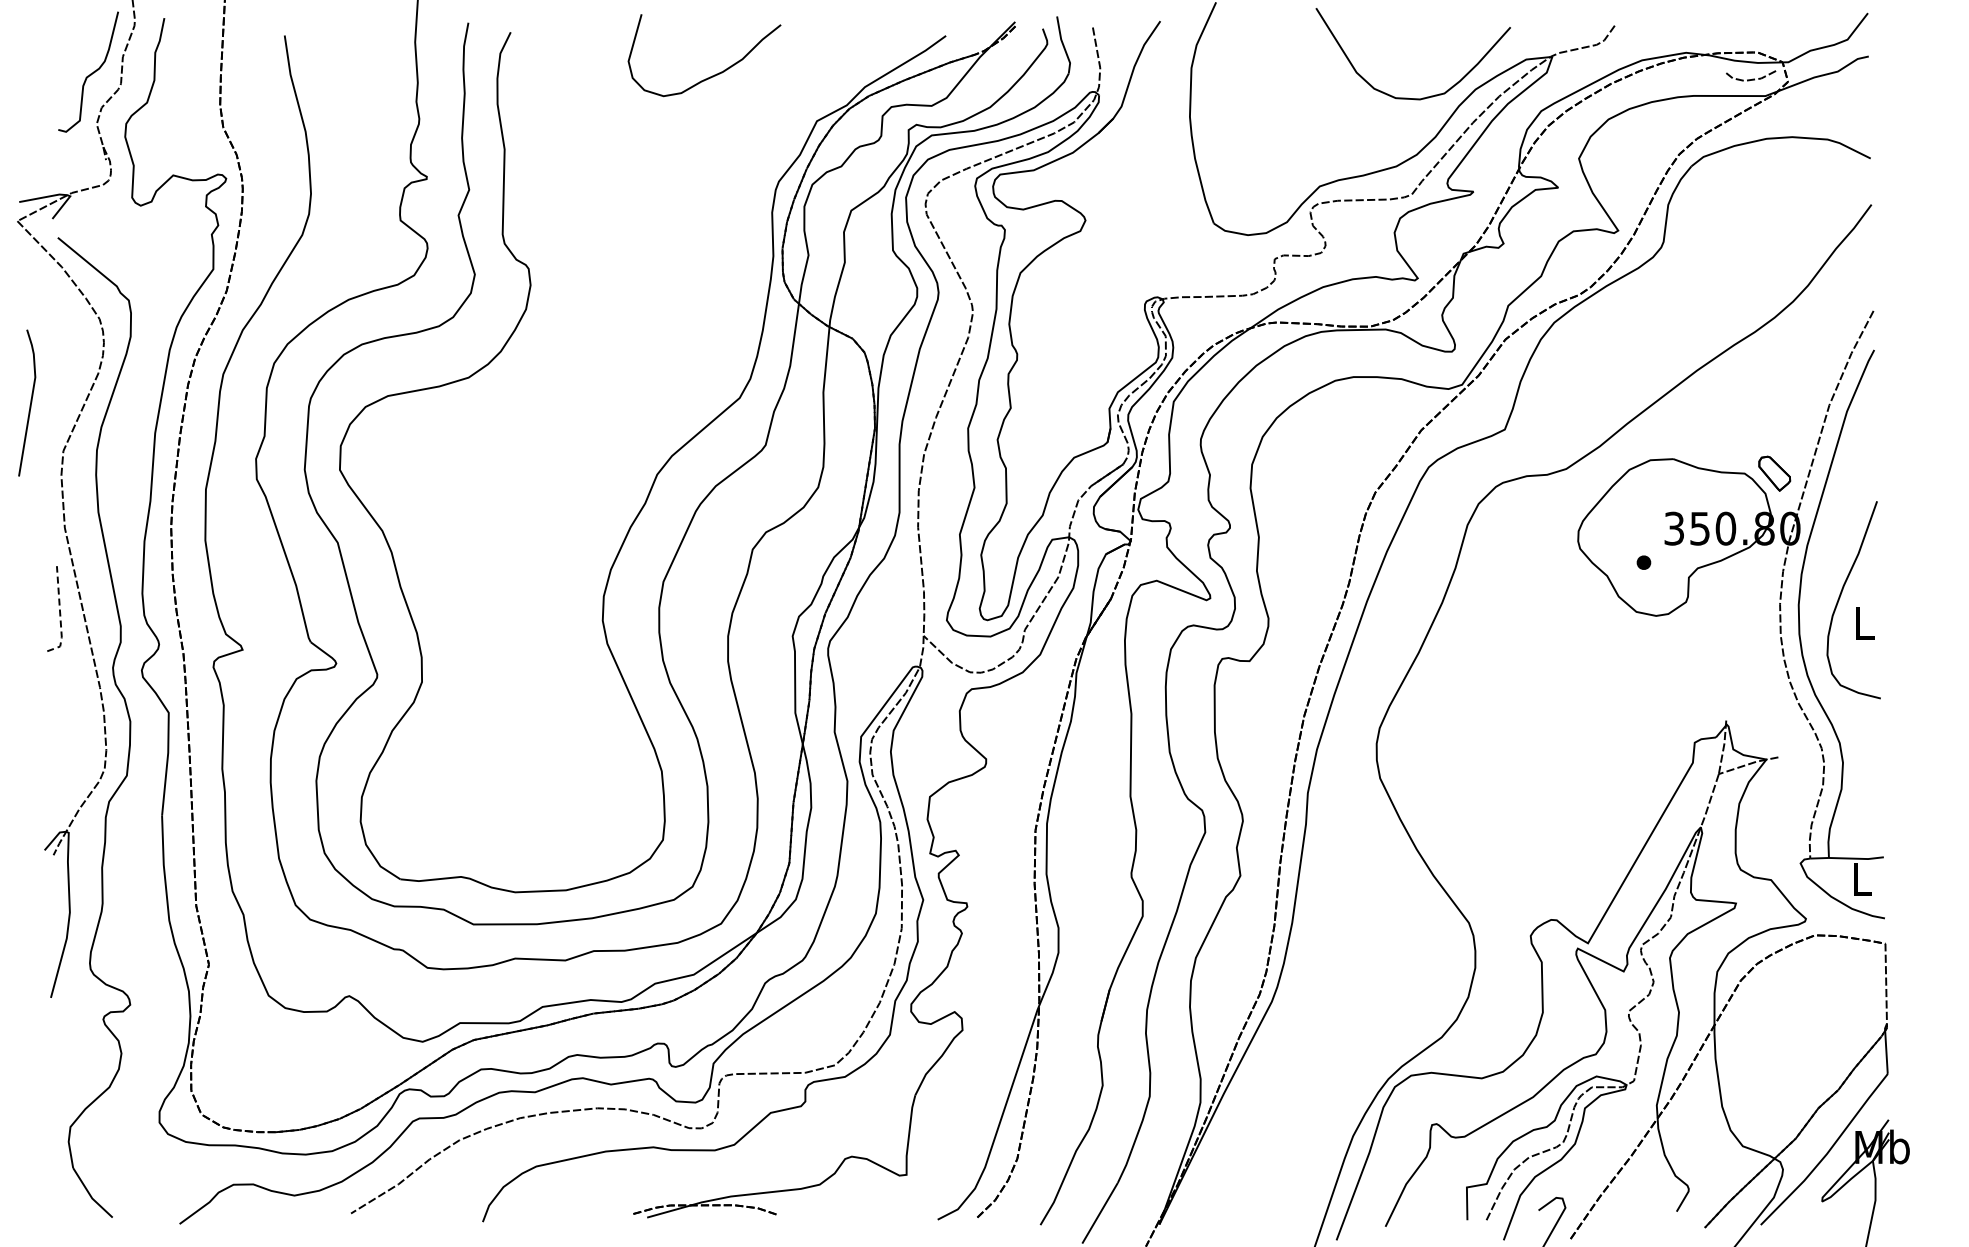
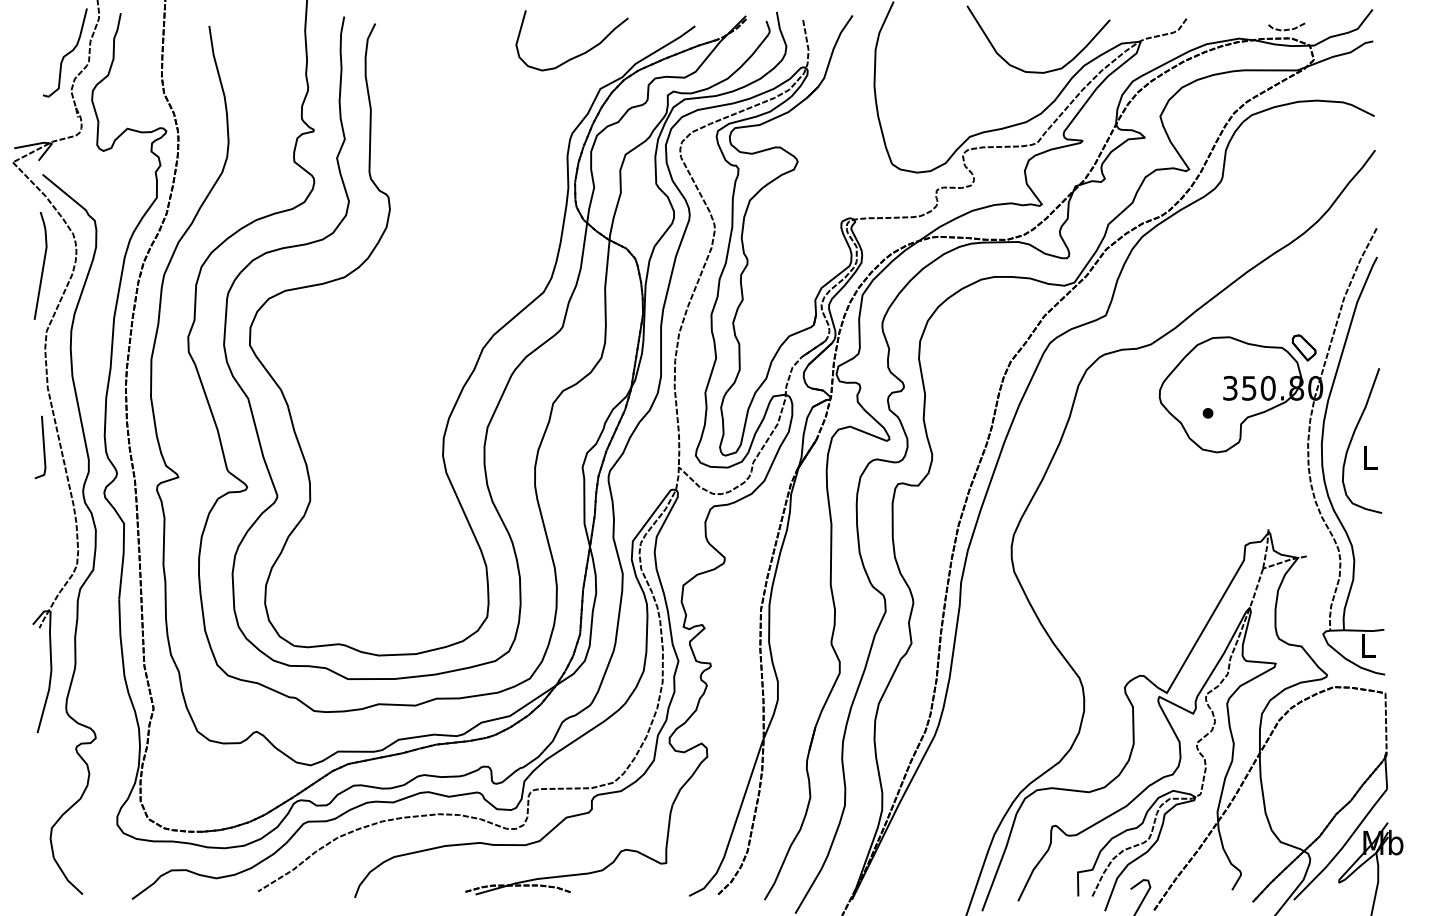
curve: (714, 74) -> (579, 54), moved
line: (1752, 78) -> (1287, 28), moved
line: (30, 402) -> (43, 265), moved
line: (60, 614) -> (44, 451), dashed -> solid

